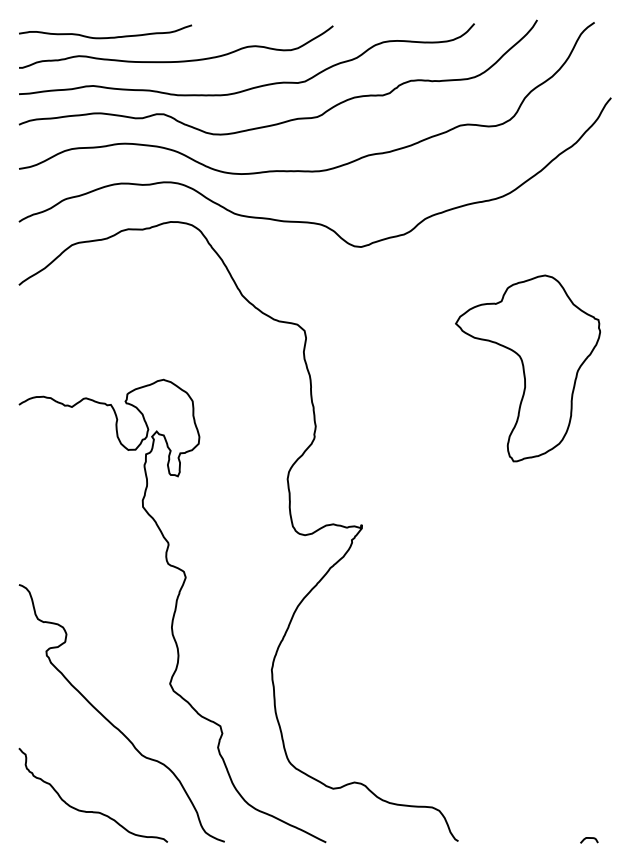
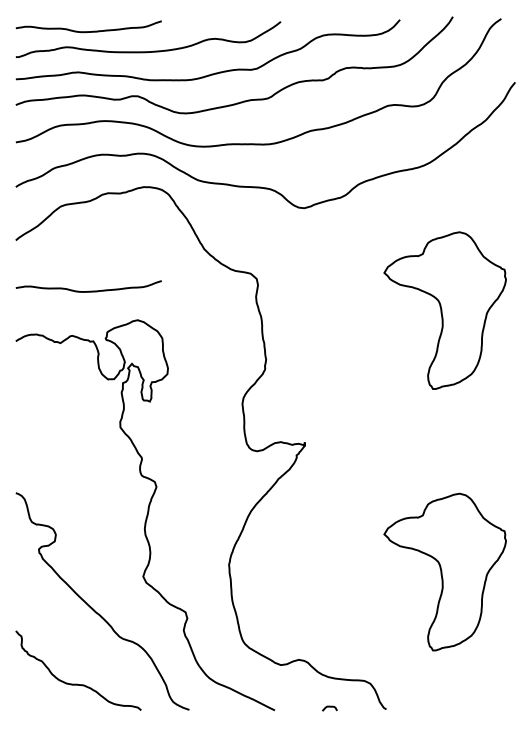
curve: (105, 345) -> (88, 291), added
part: (527, 678) -> (444, 572), added
curve: (589, 838) -> (330, 707), moved

